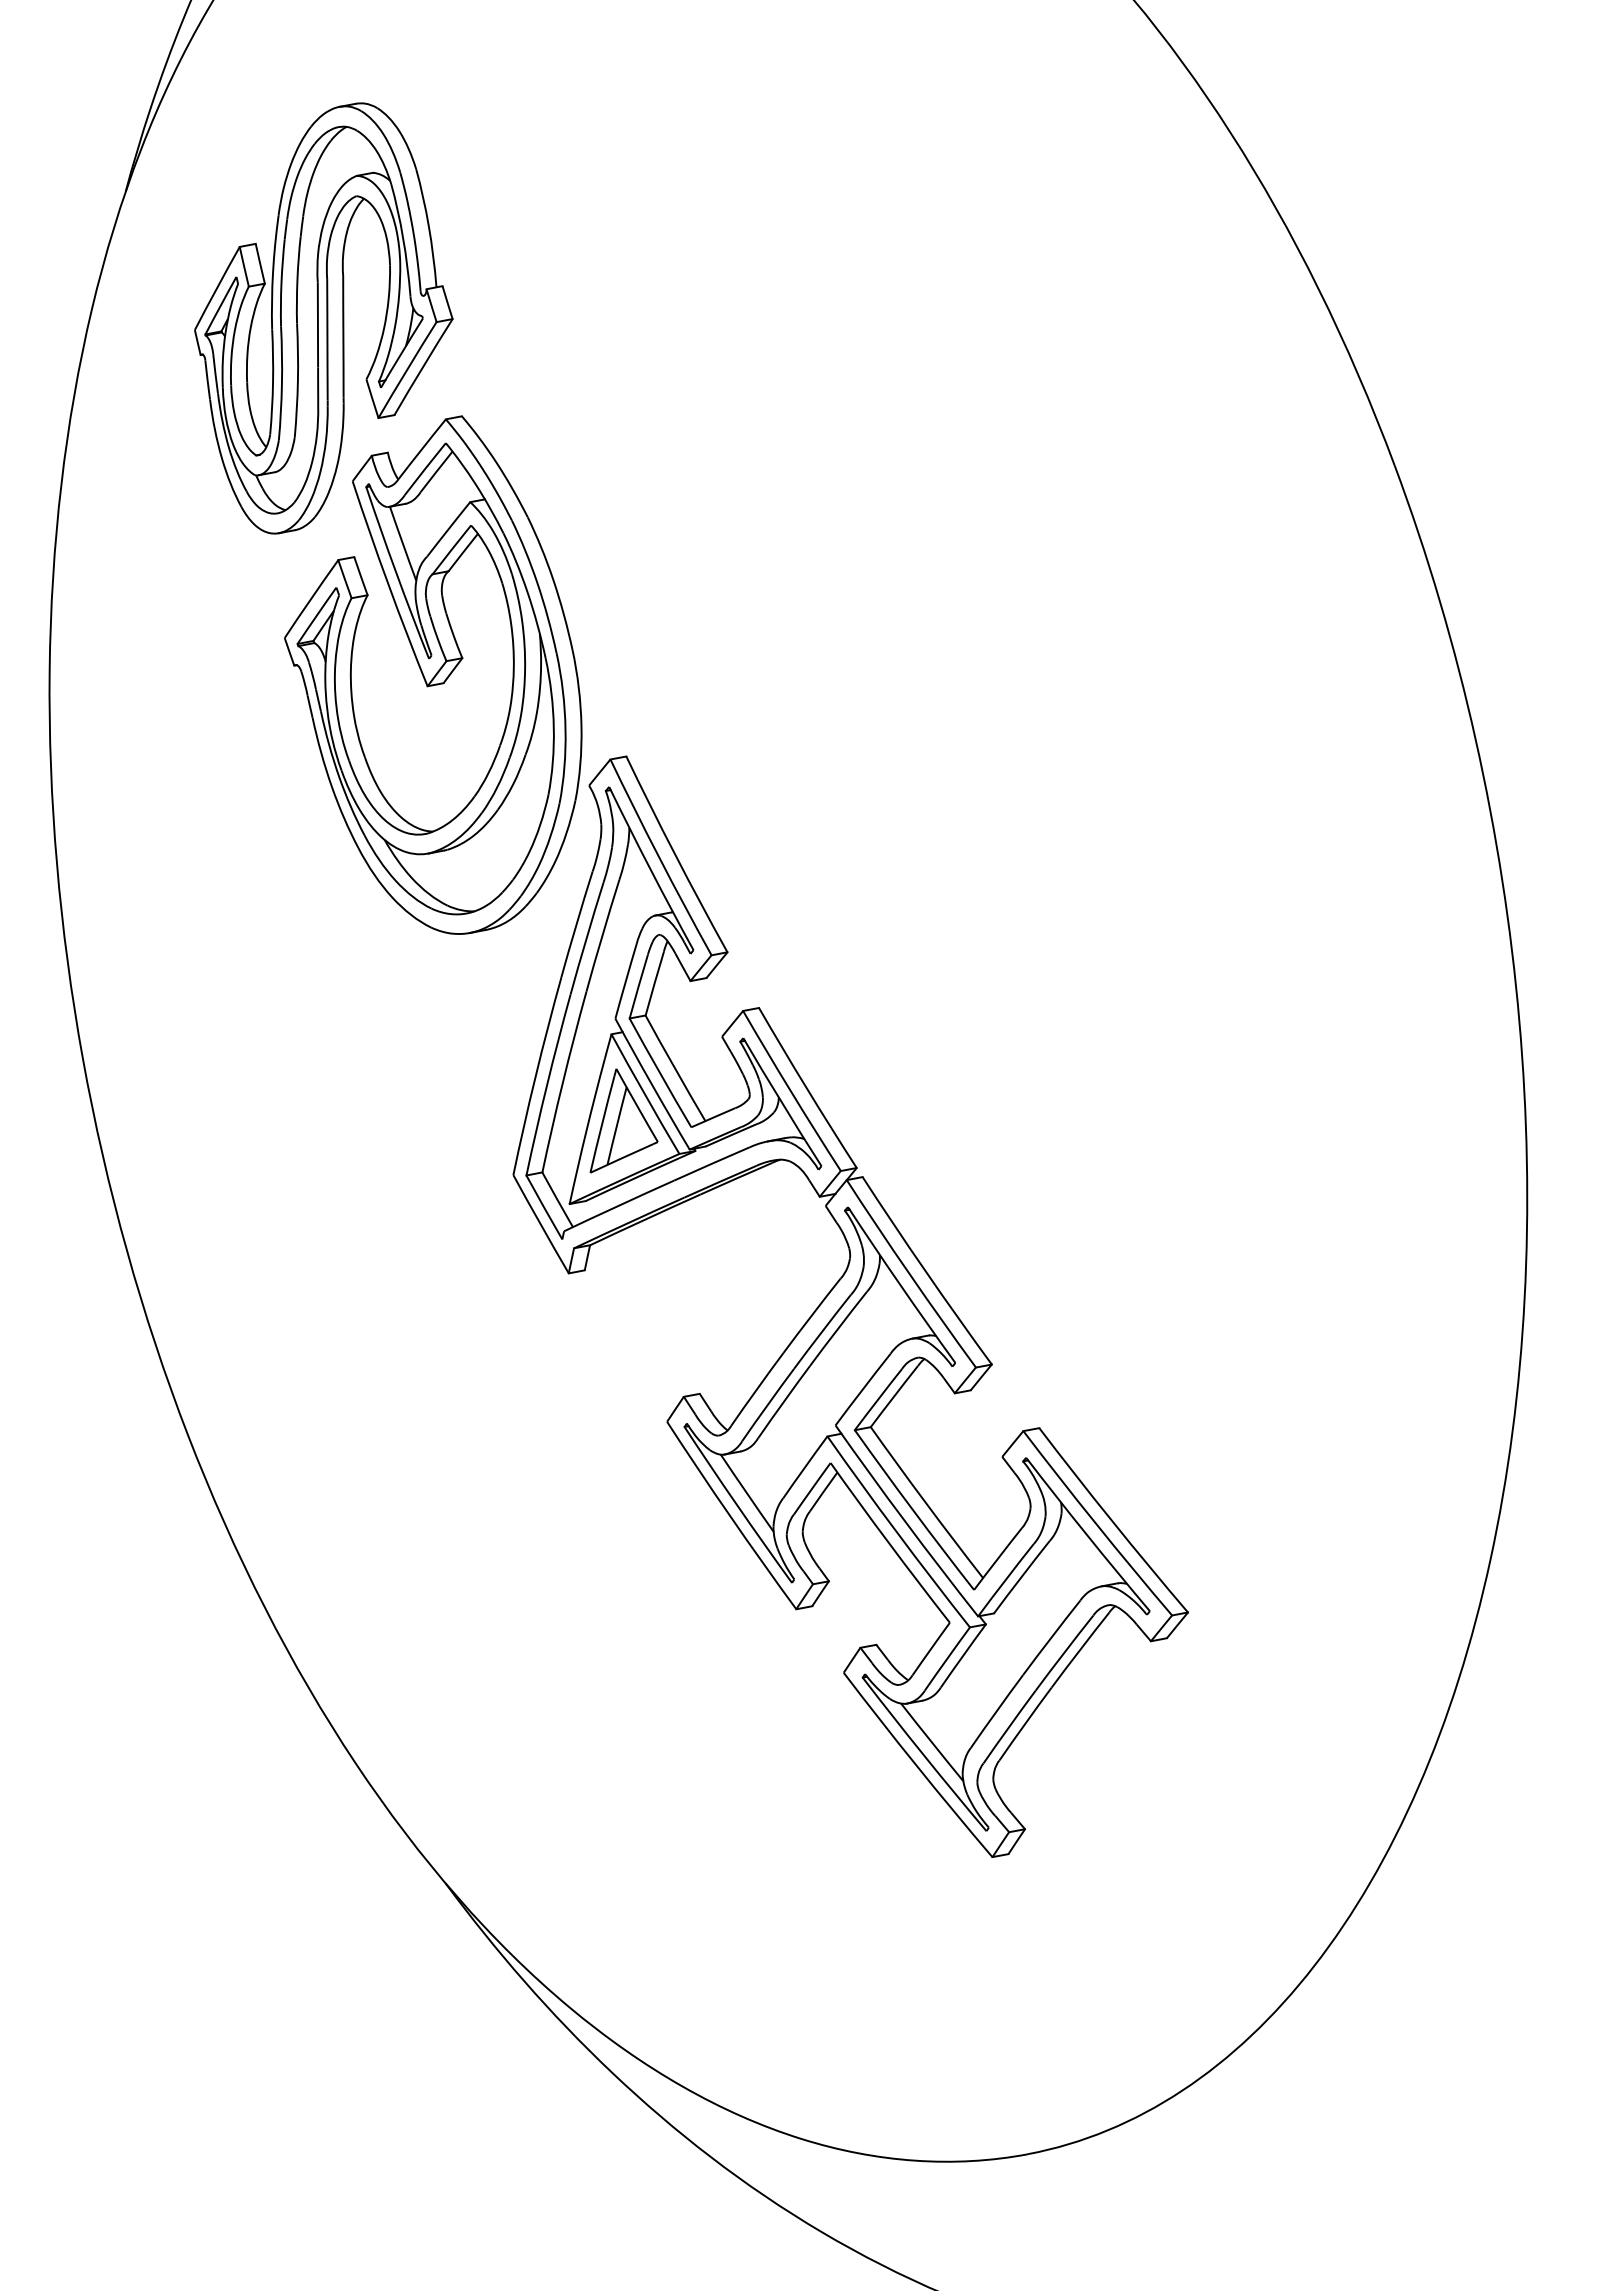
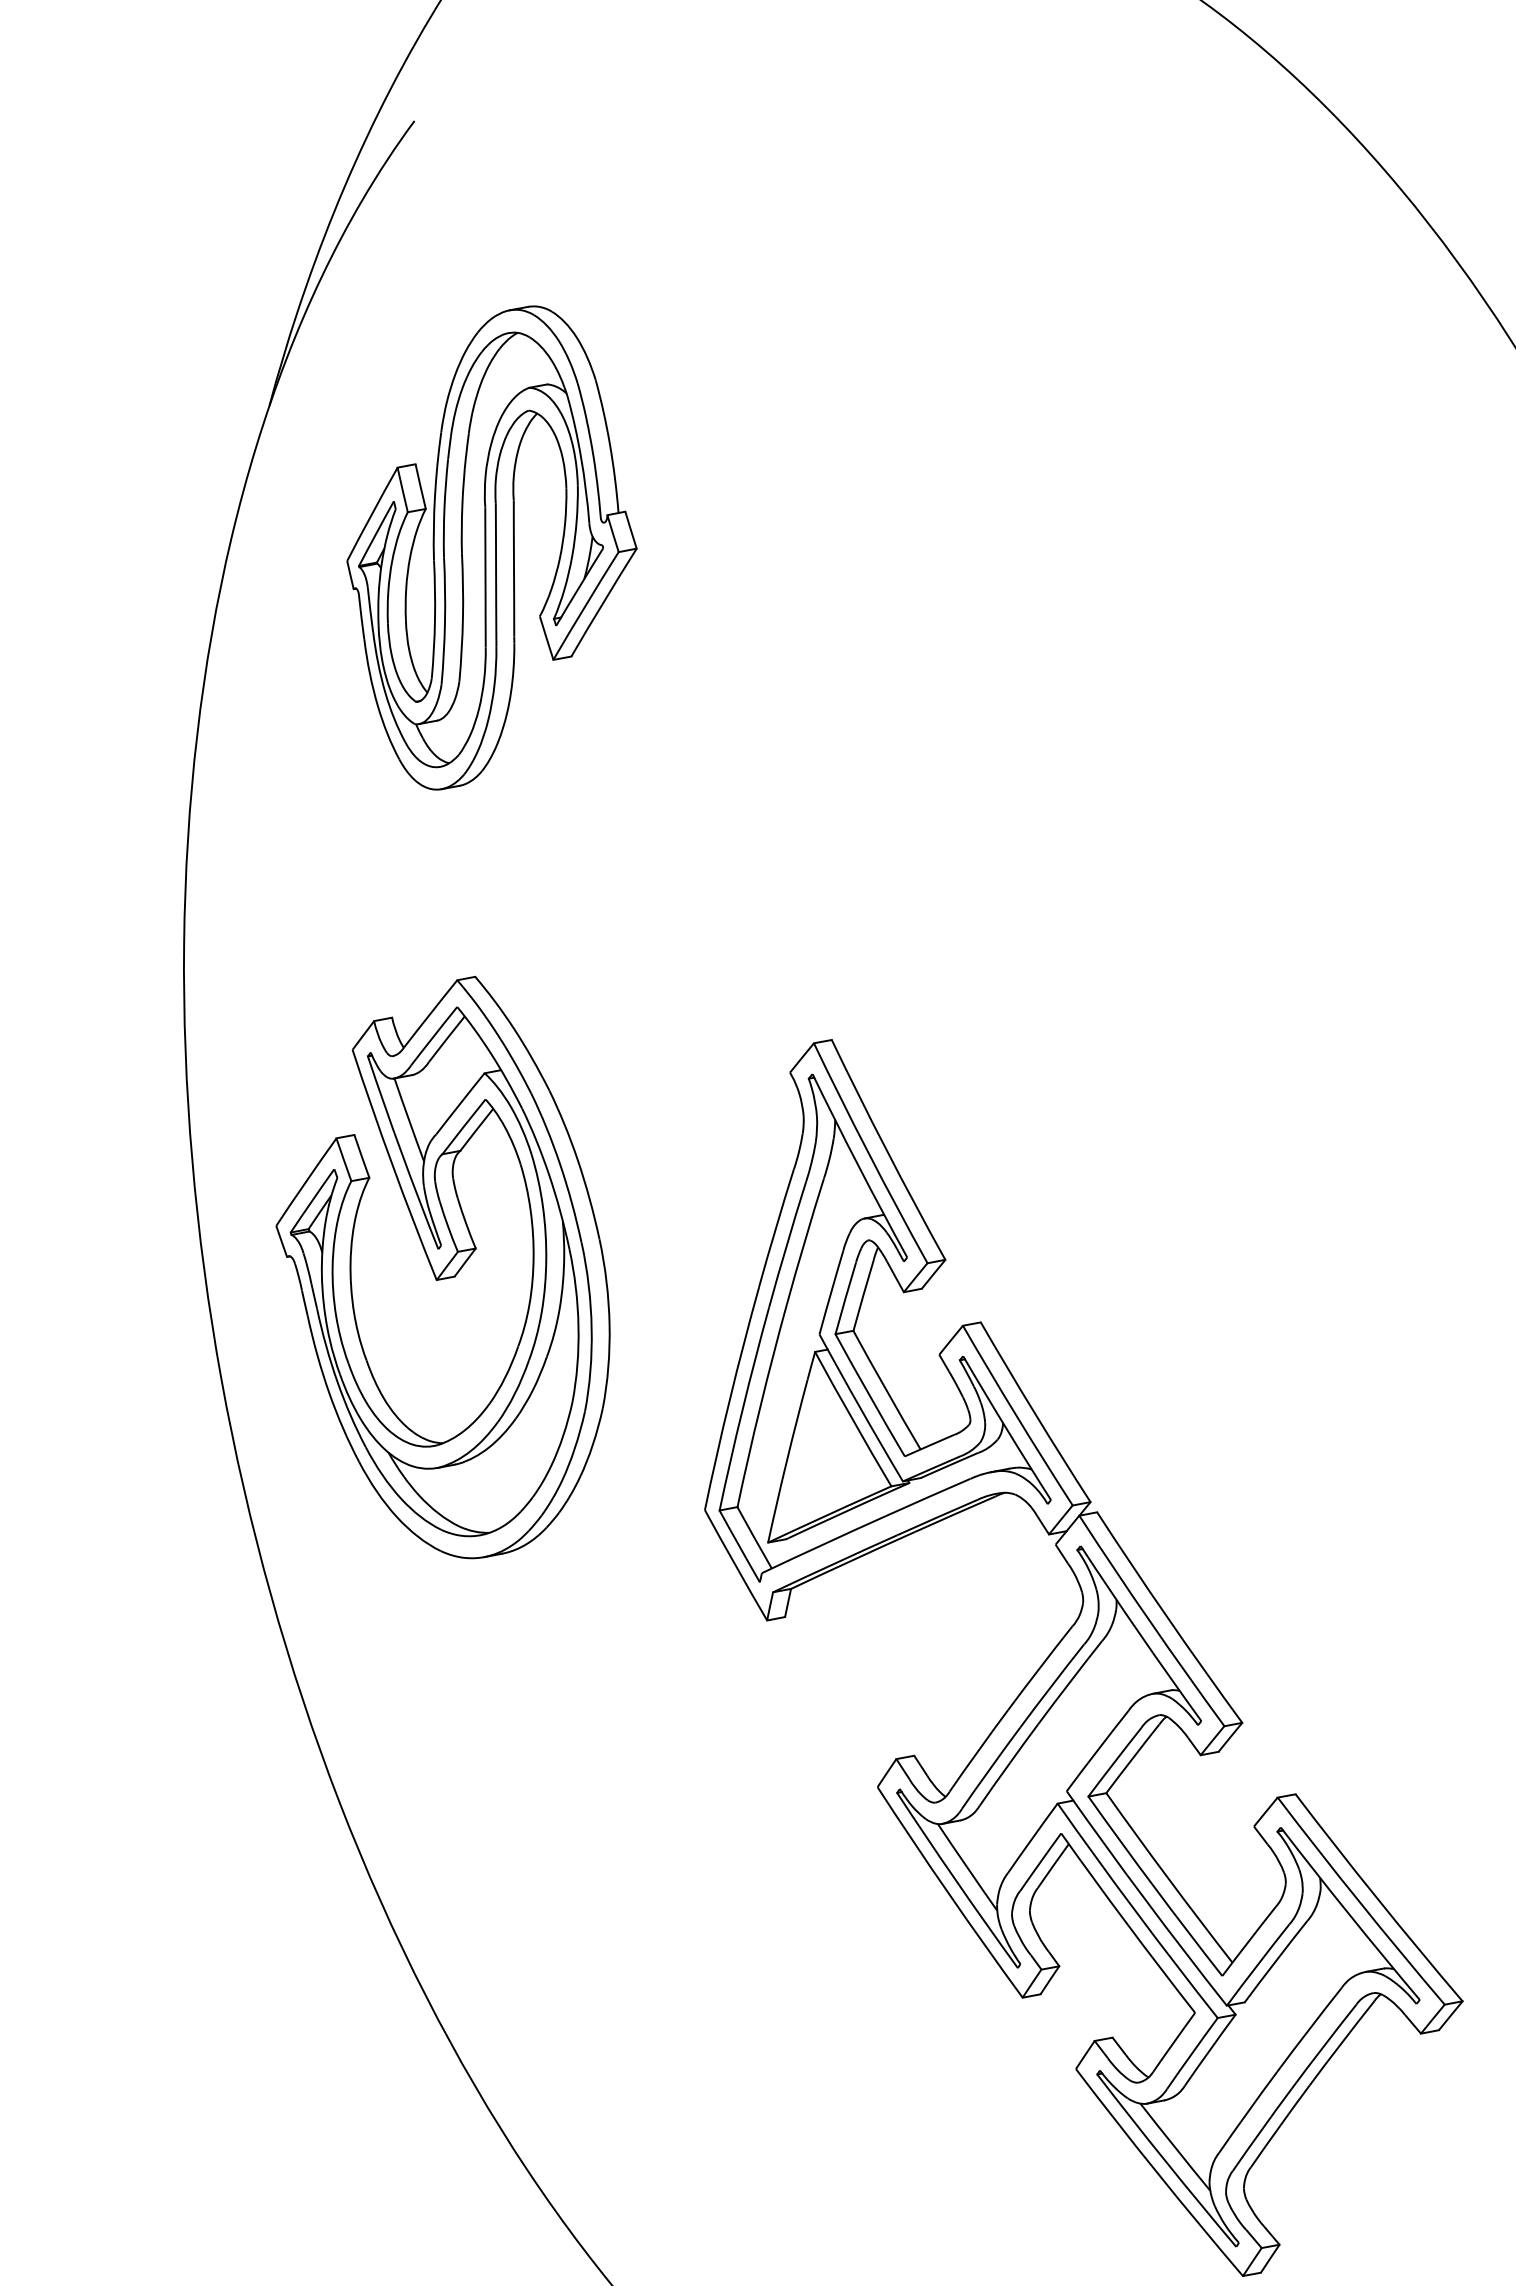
part: (433, 674) -> (443, 1266), moved
part: (623, 1120) -> (828, 1448), removed

